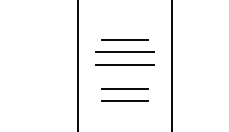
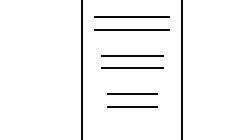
line: (125, 16) -> (132, 17), added
line: (125, 28) -> (132, 30), added
line: (125, 39) -> (132, 41), removed

